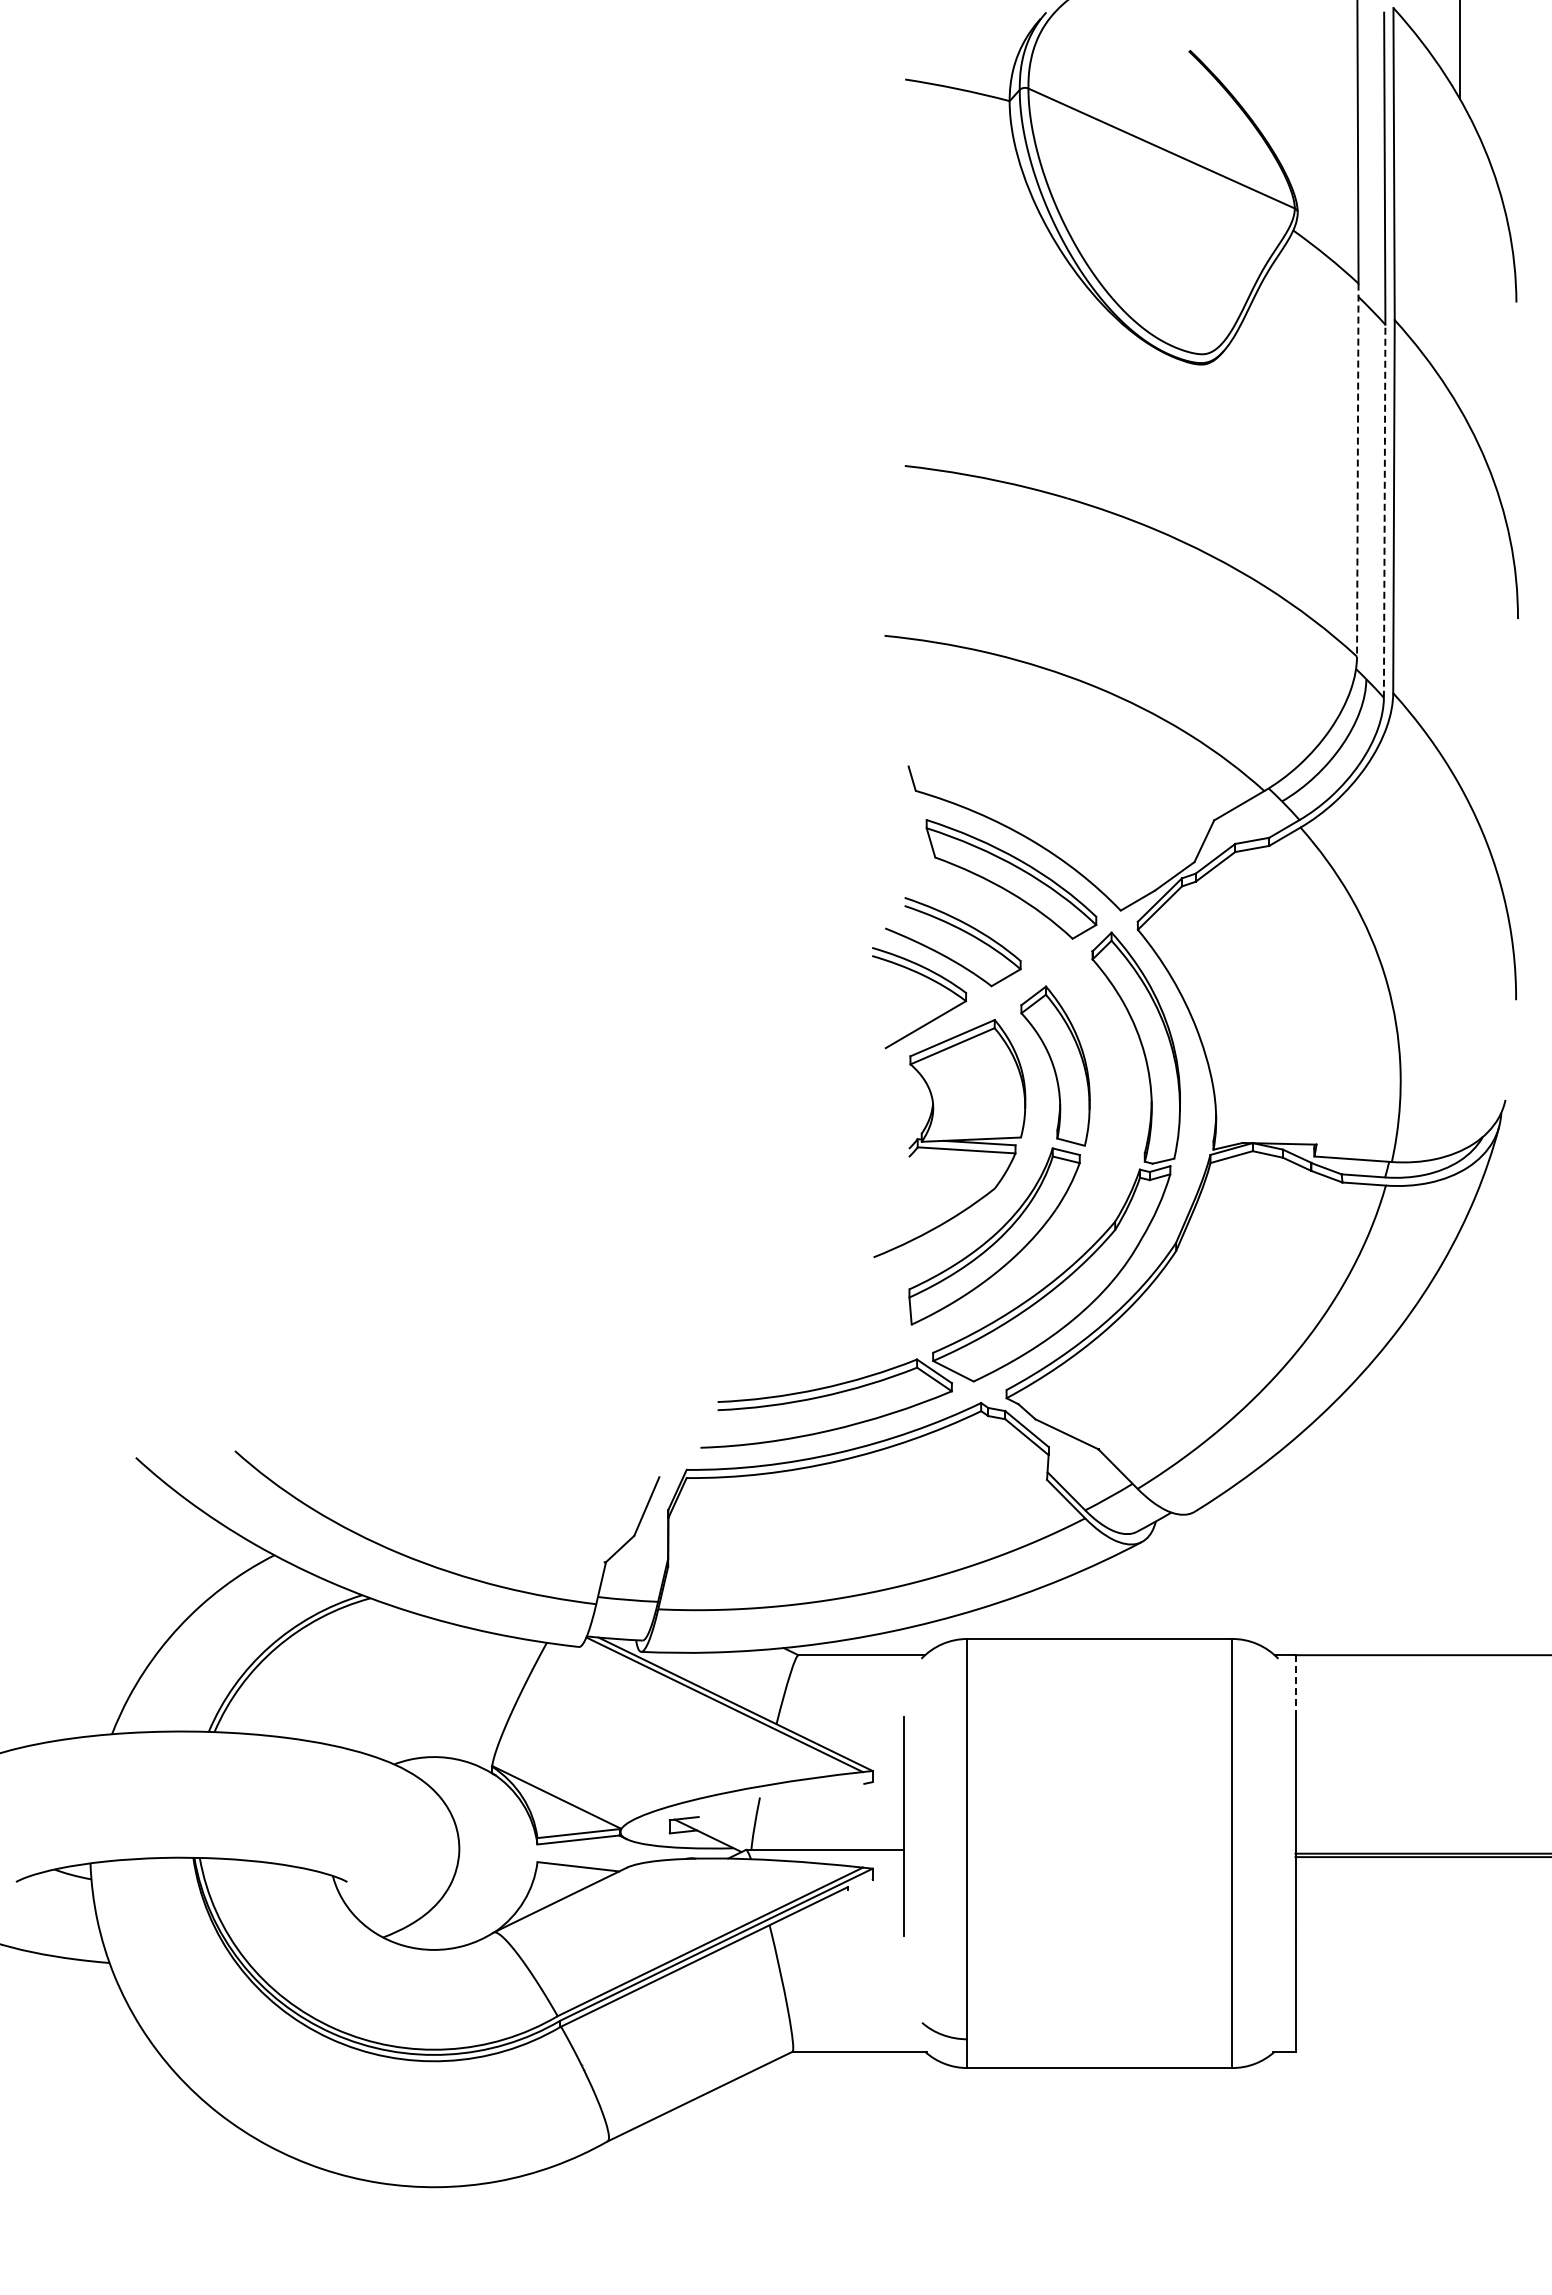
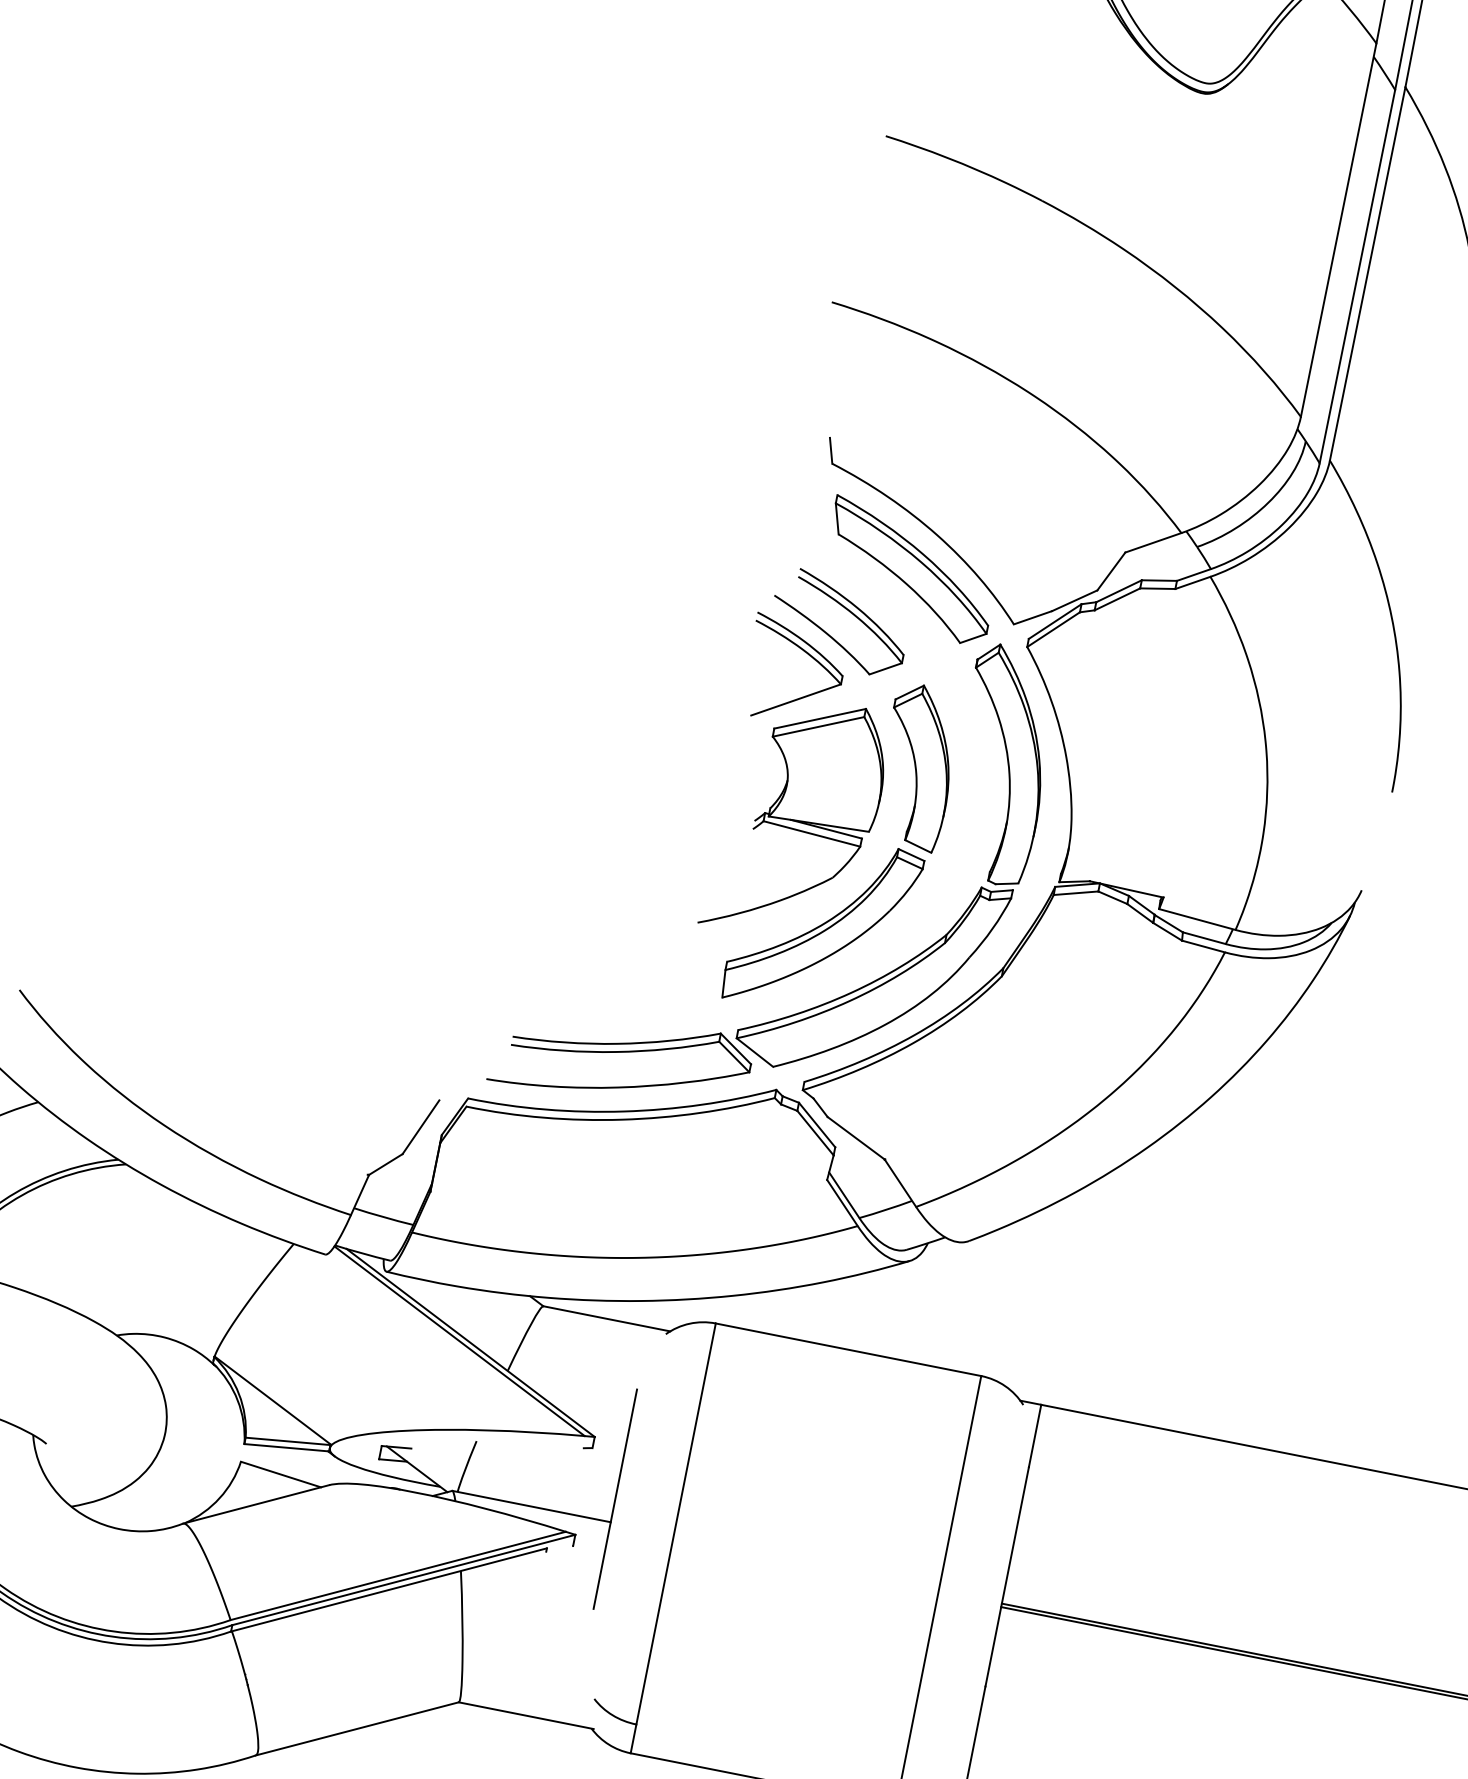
line: (1357, 470) -> (1338, 230), dashed -> solid
line: (1384, 511) -> (1357, 276), dashed -> solid
line: (1295, 1685) -> (1035, 1435), dashed -> solid

